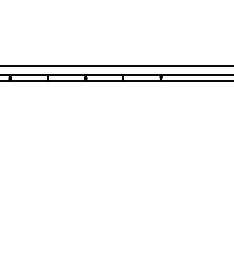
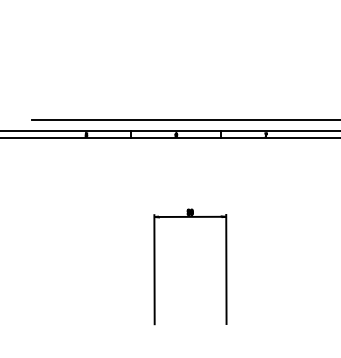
part: (68, 188) -> (155, 266), added

